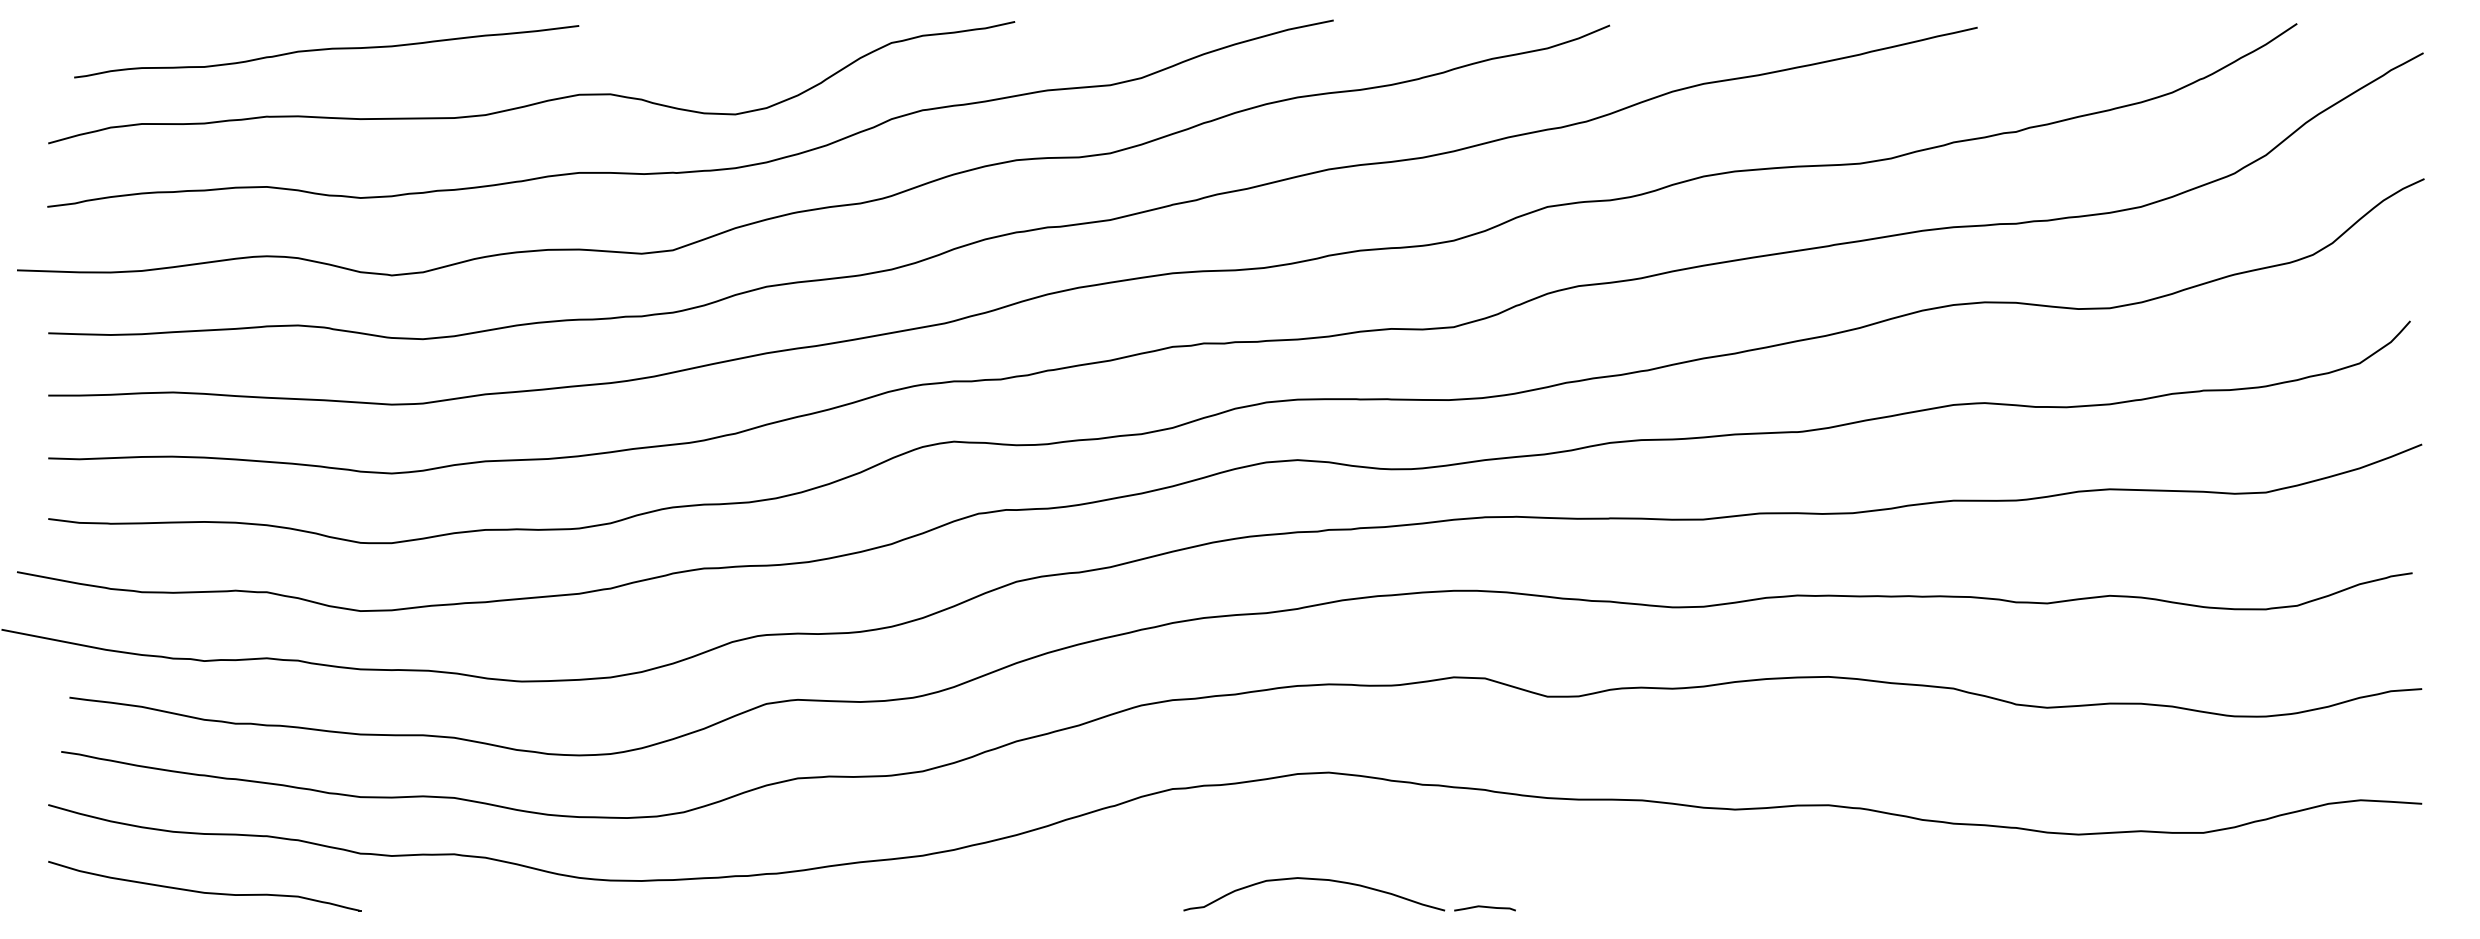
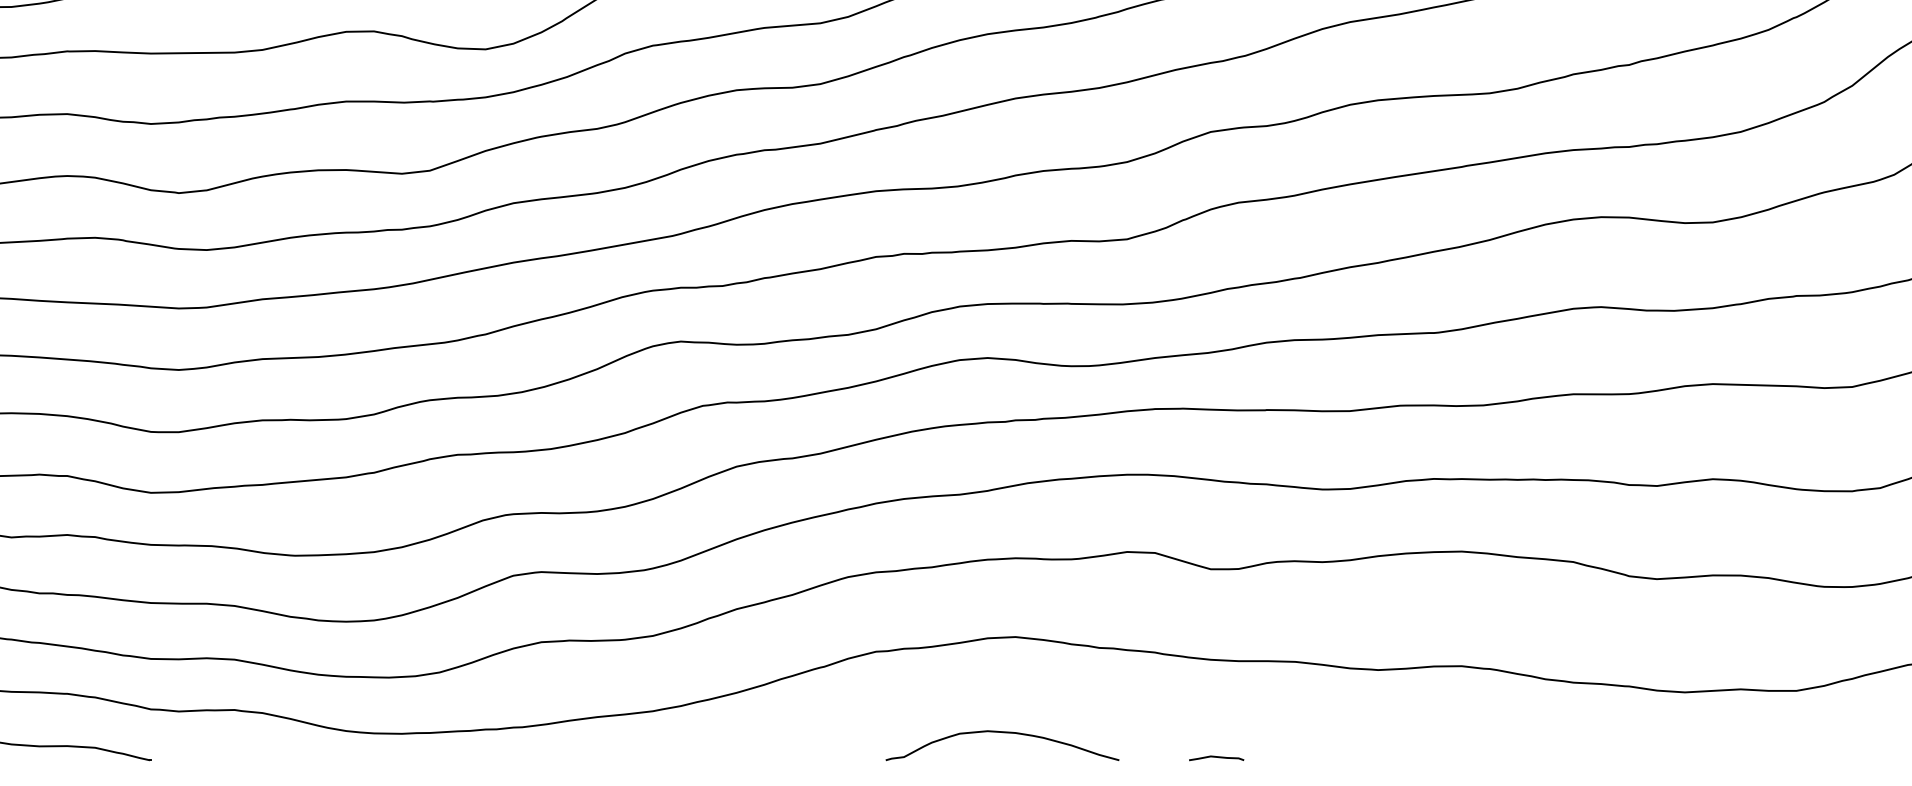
curve: (1484, 907) -> (1216, 757), moved

